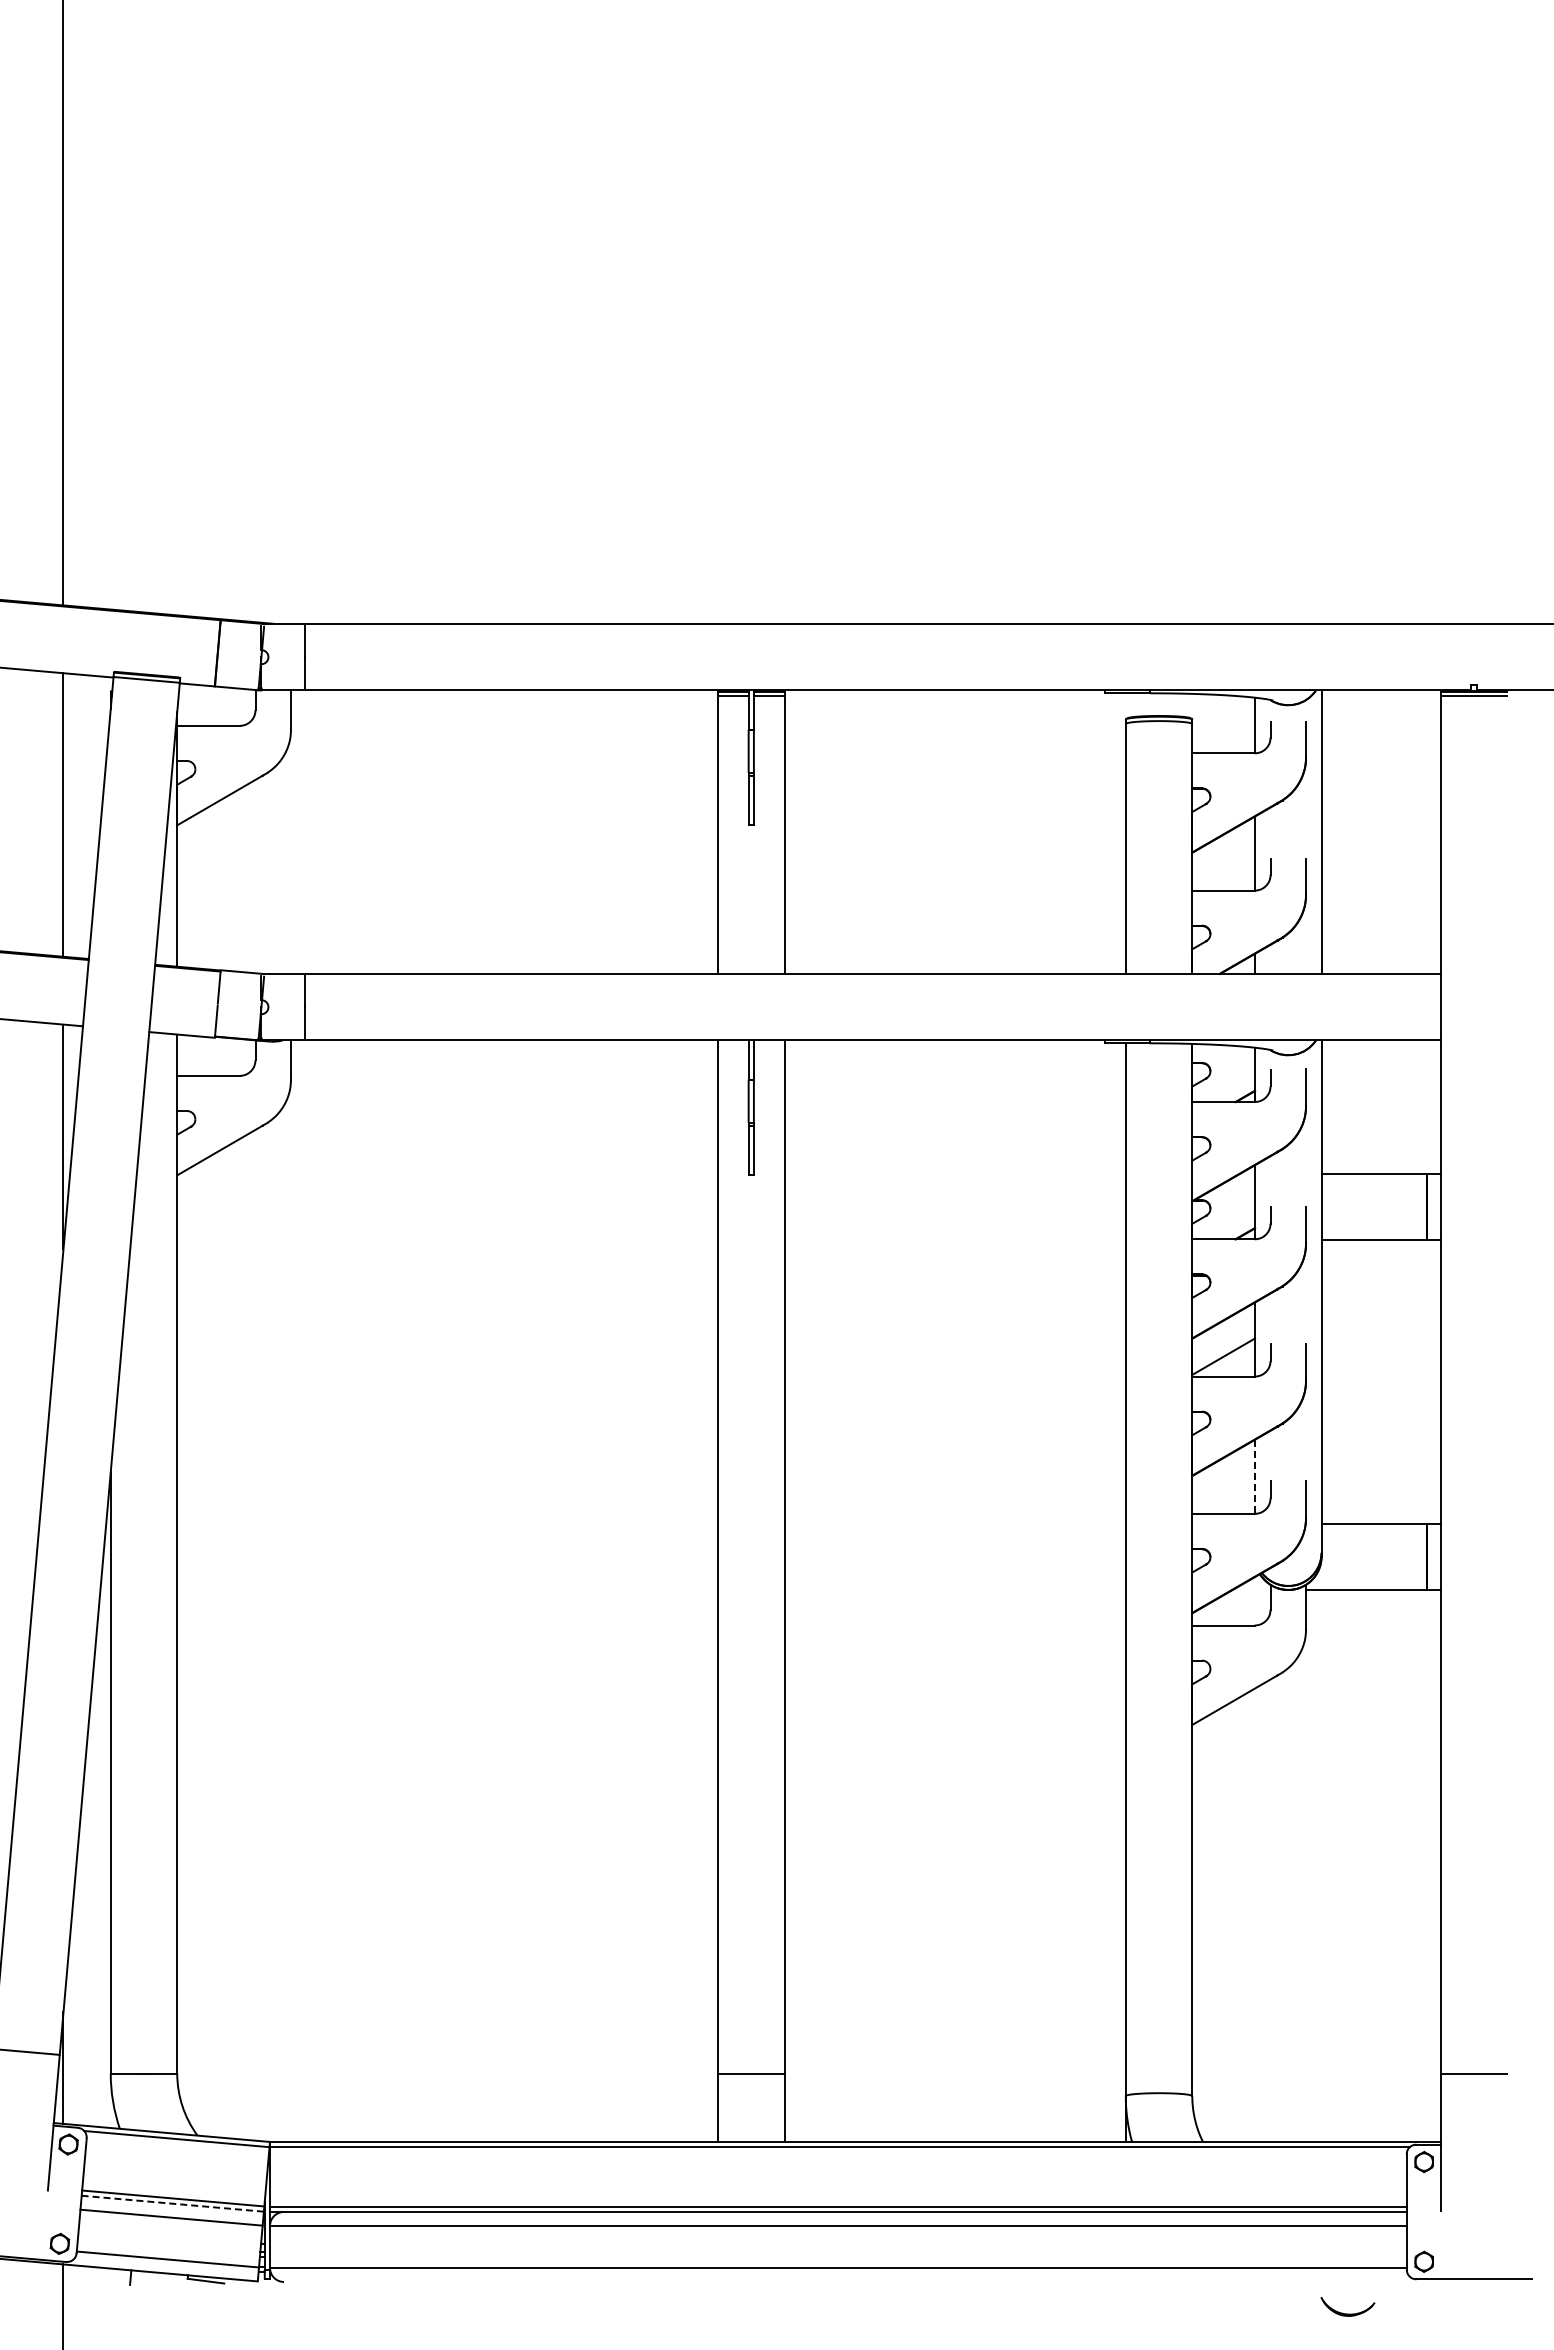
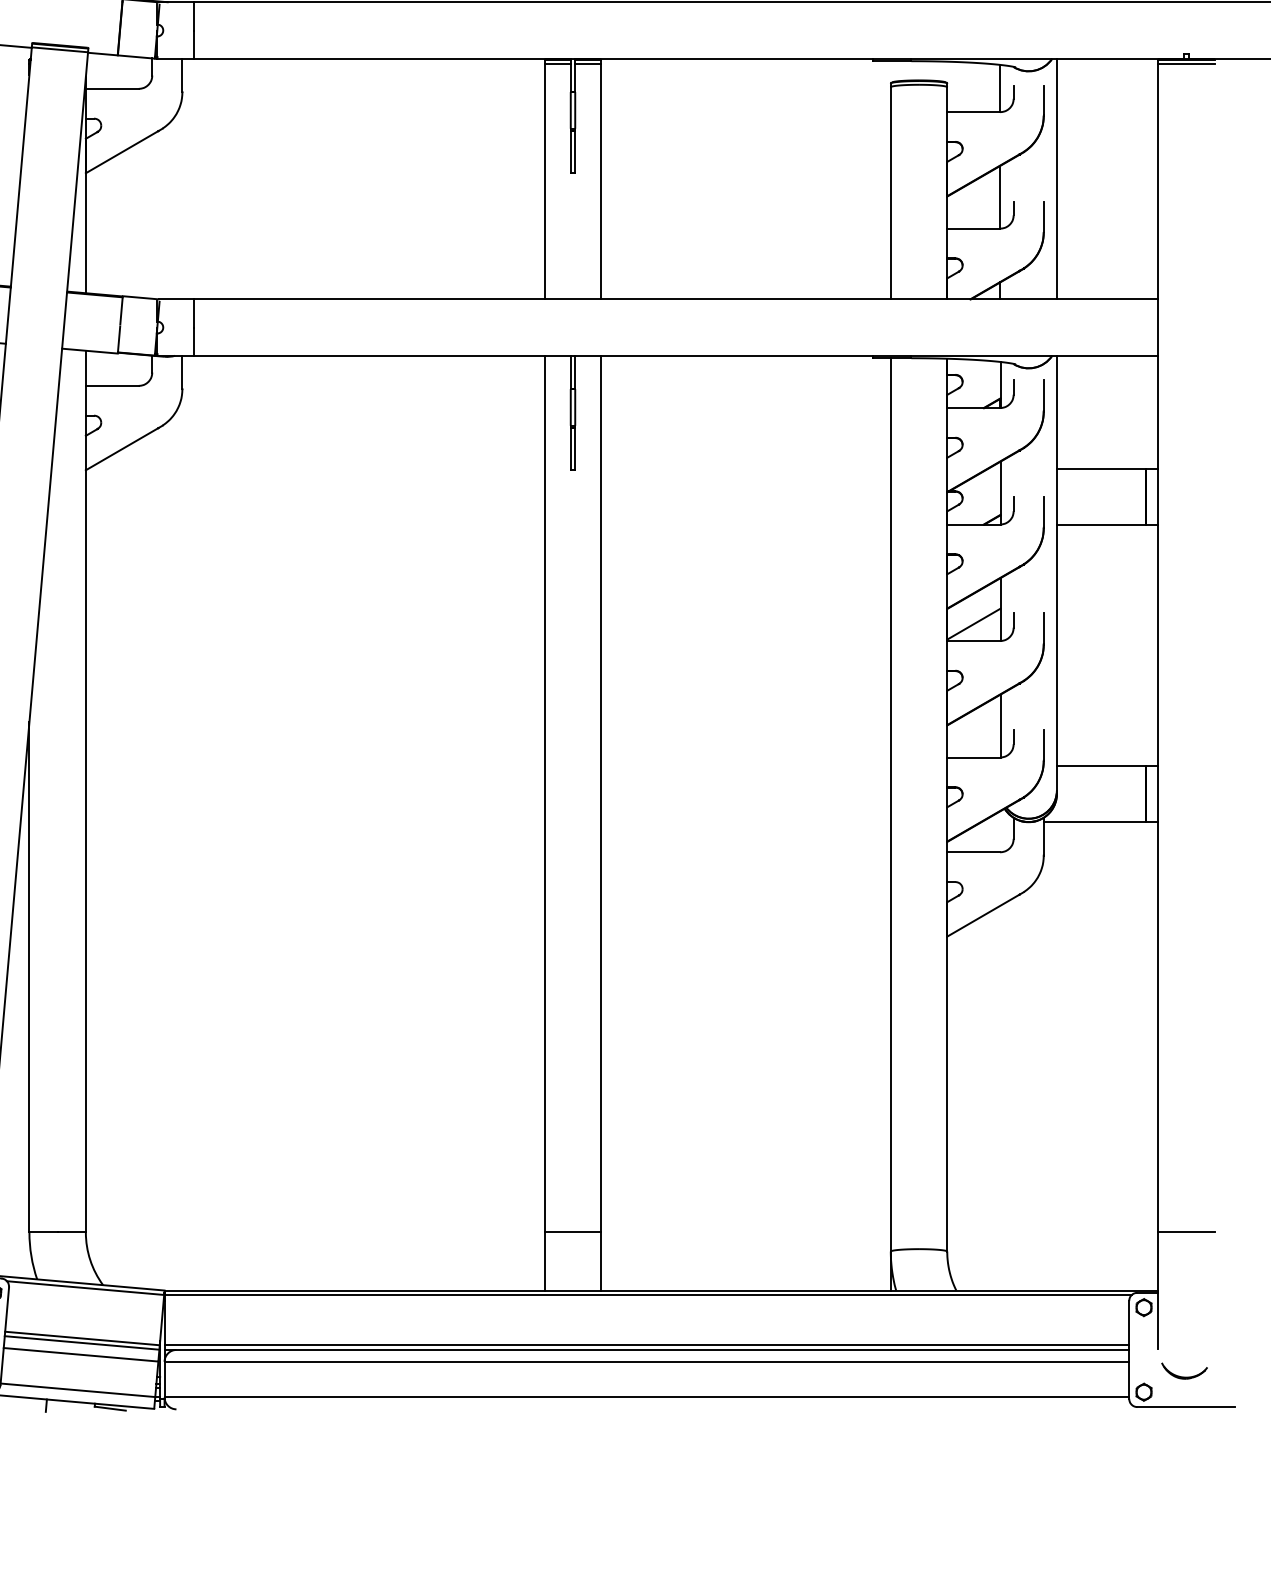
line: (1255, 1477) -> (1000, 726), dashed -> solid
line: (172, 2203) -> (81, 1342), dashed -> solid
part: (1347, 2313) -> (1184, 1376), moved

